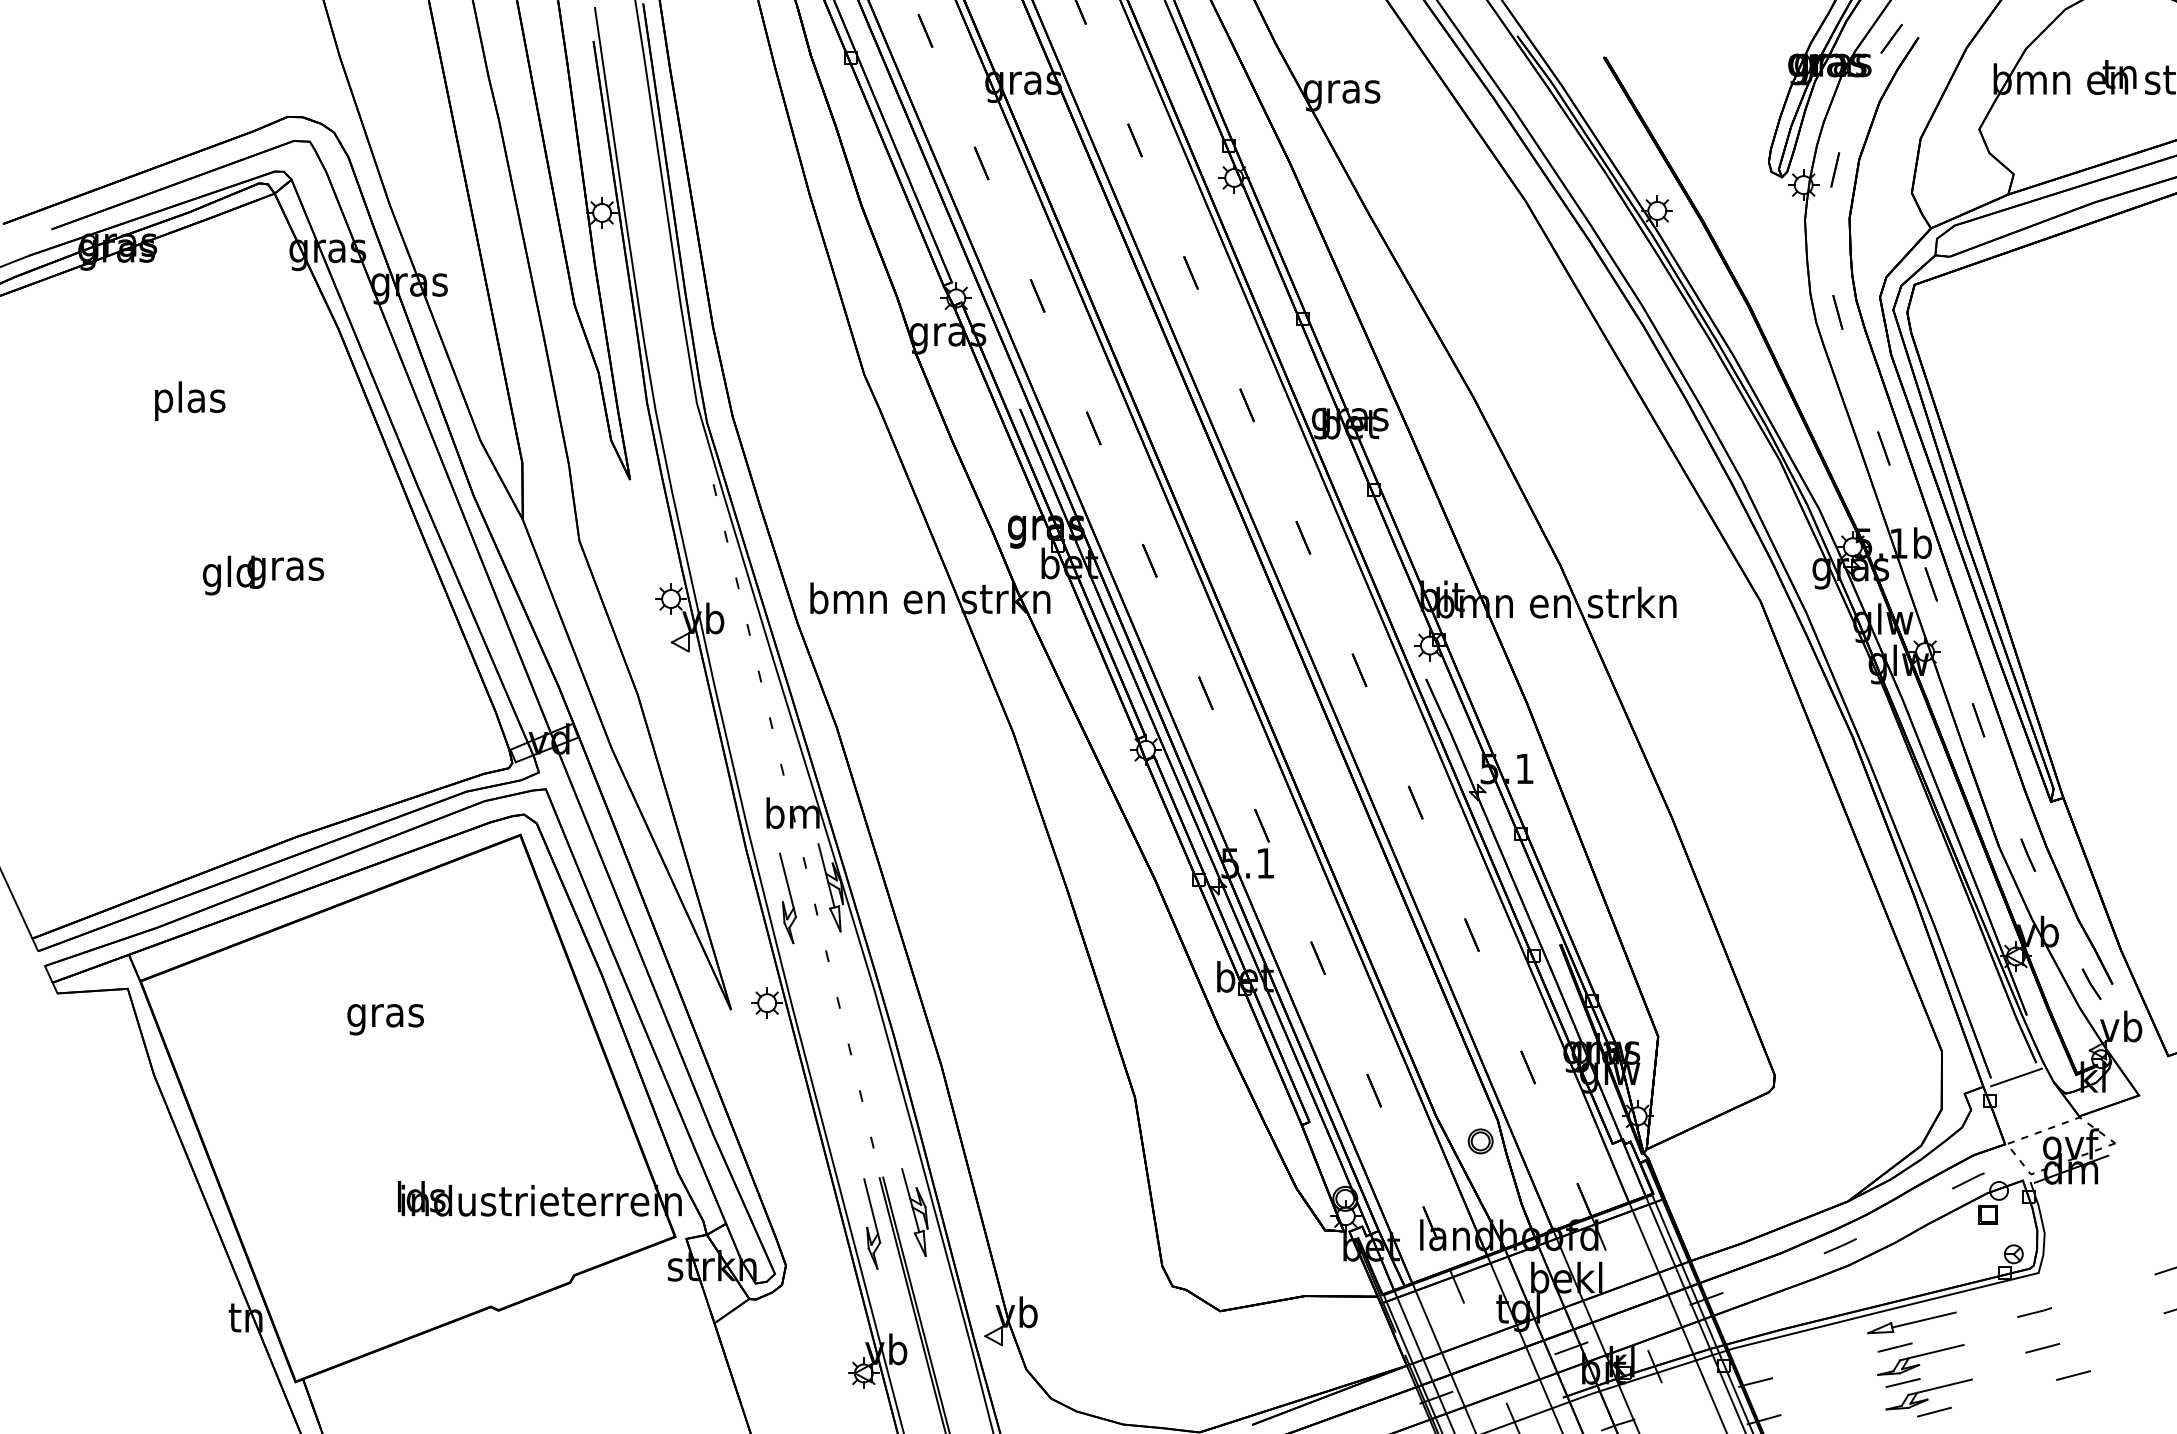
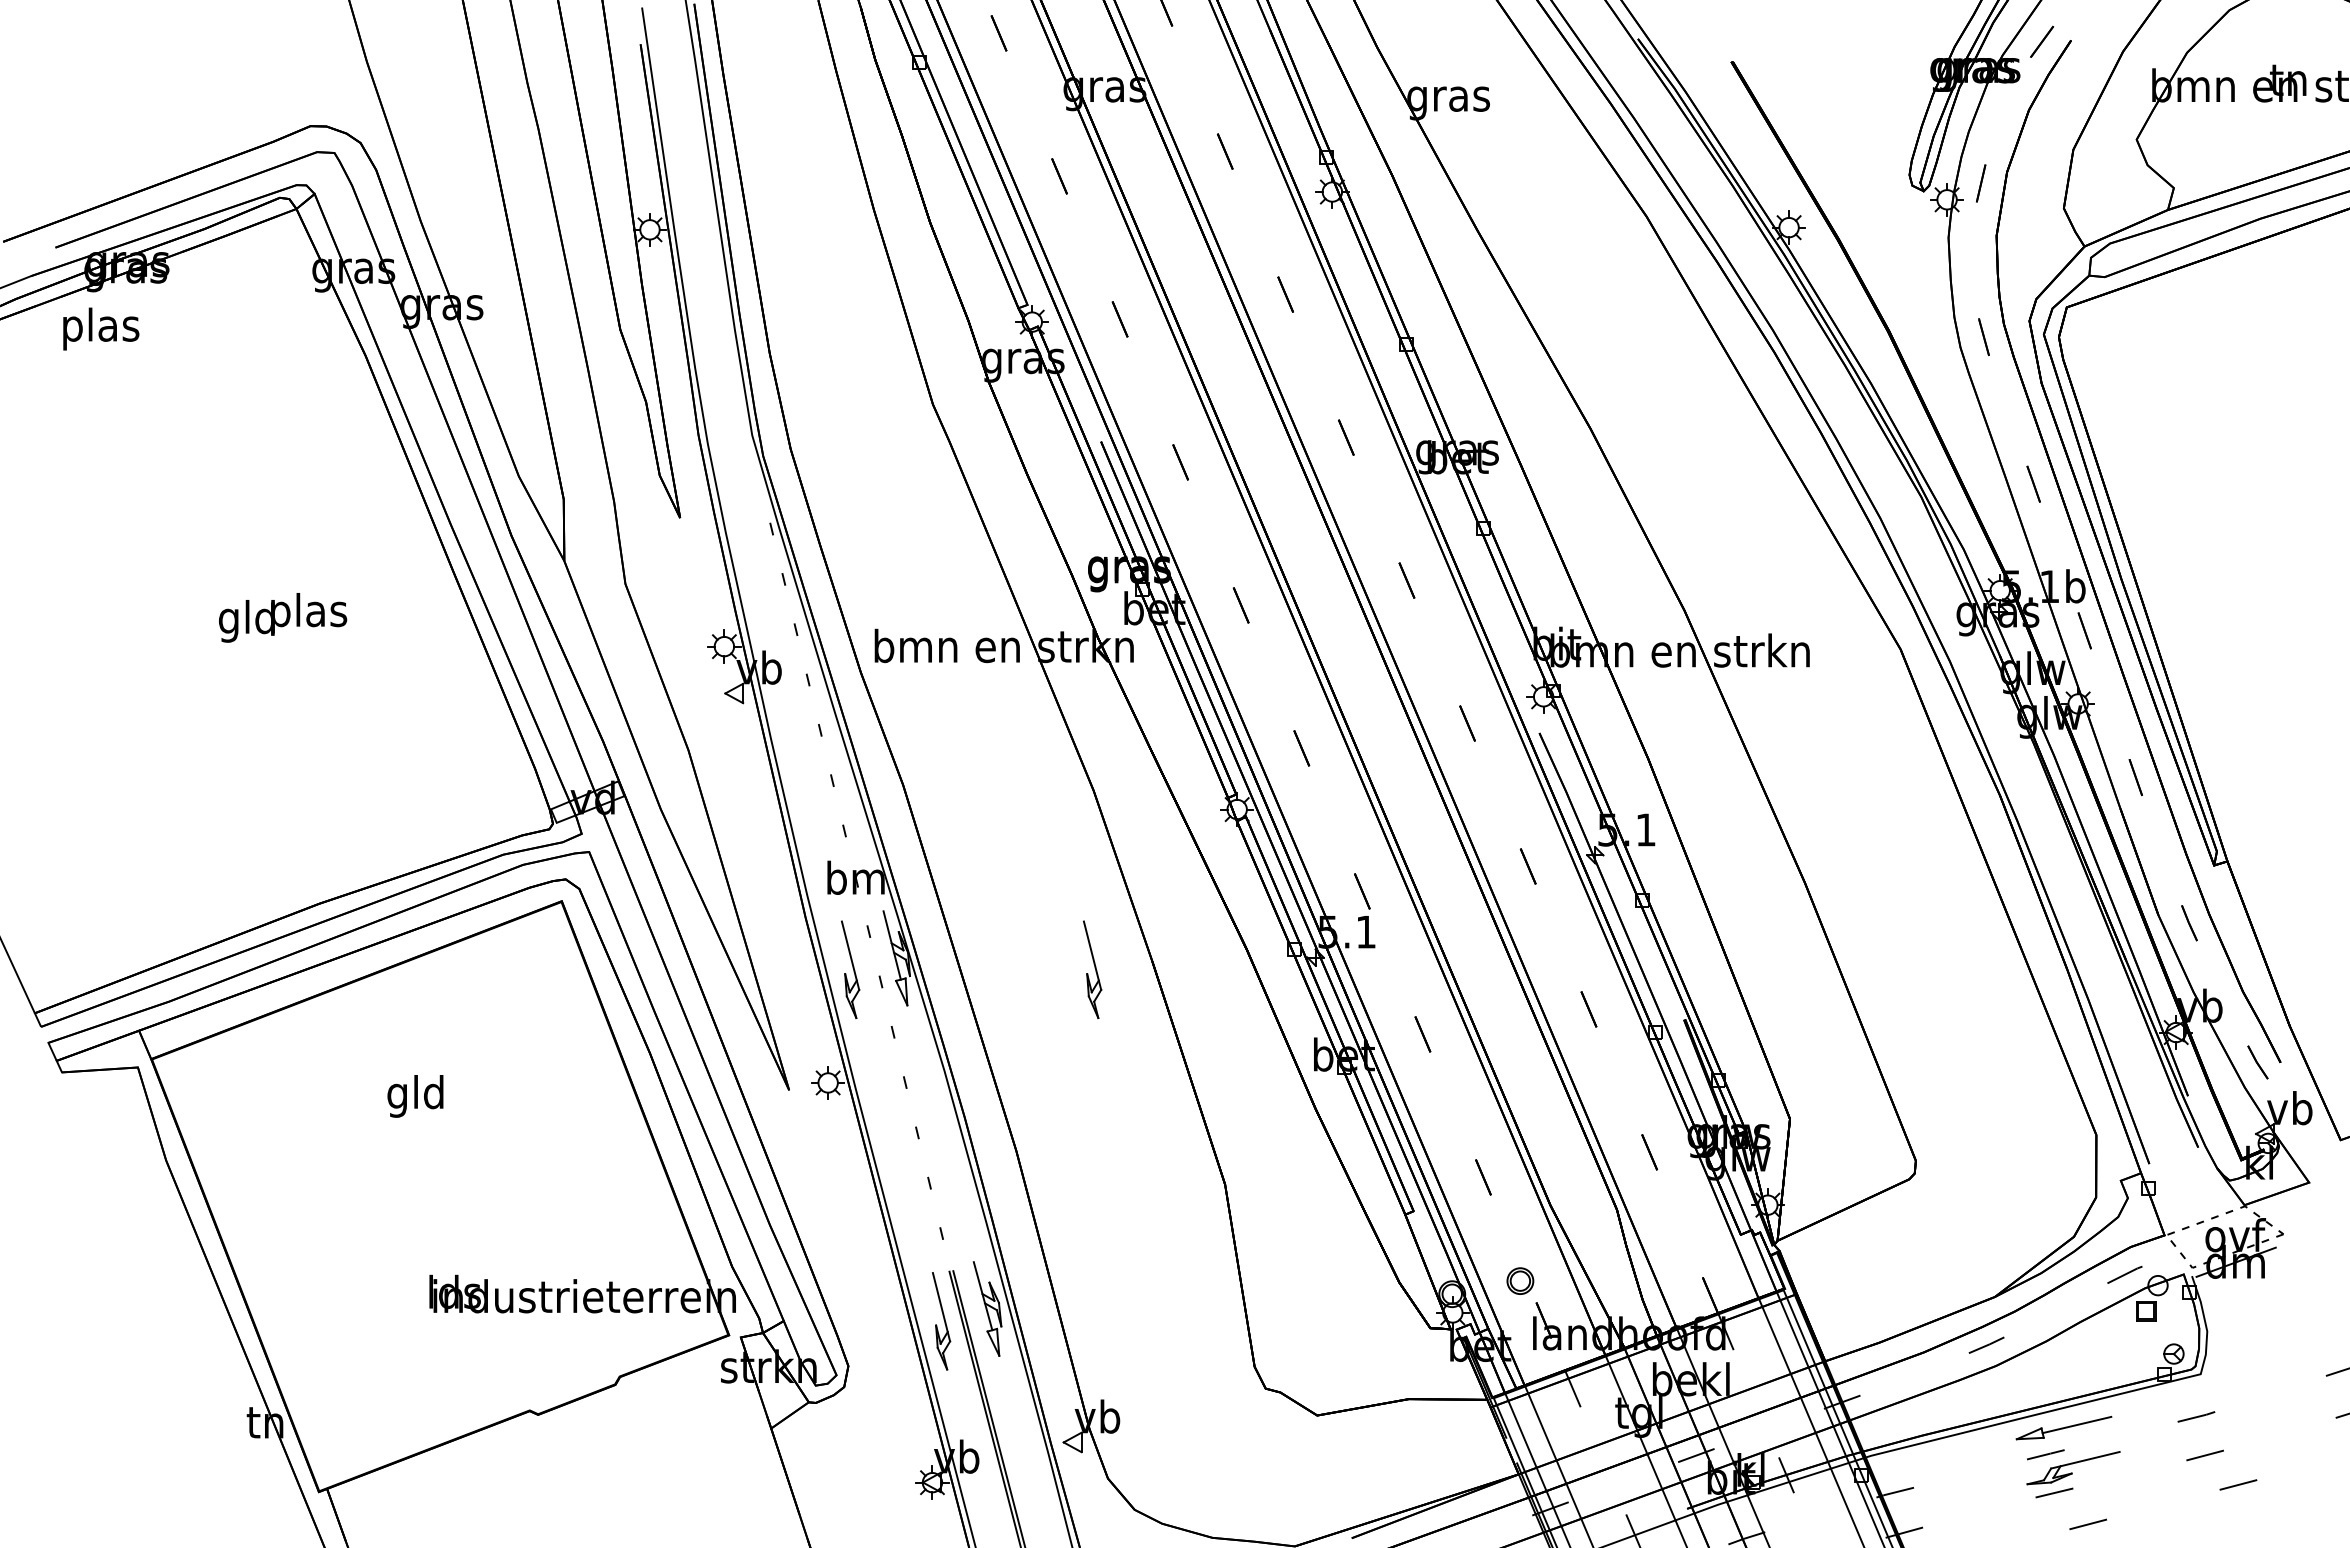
text: (190, 400) -> (101, 328), moved
text: (285, 569) -> (308, 614), gras -> plas
part: (1012, 898) -> (1092, 969), added
text: (384, 1015) -> (415, 1096), gras -> gld
line: (2016, 1076) -> (2176, 1162), removed
part: (1480, 1140) -> (1520, 1280), moved
part: (1929, 1394) -> (2082, 1505), removed

